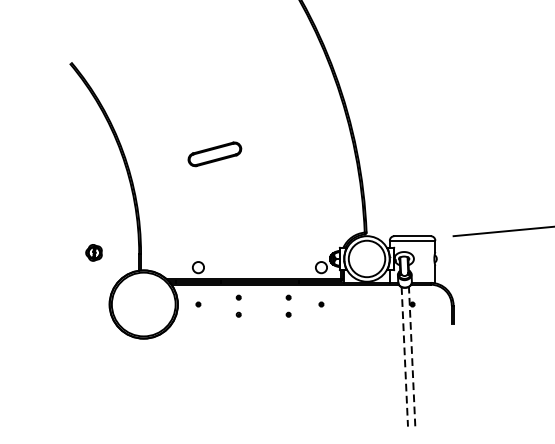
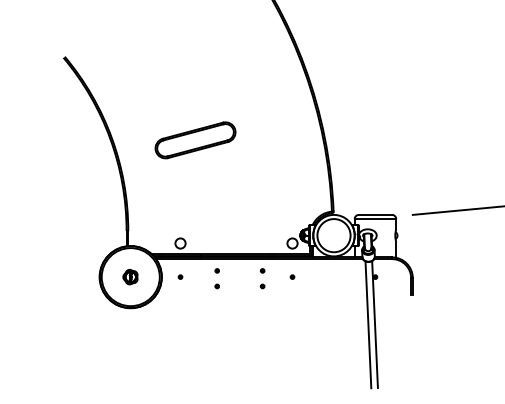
part: (214, 154) -> (195, 140), size x1.67
part: (94, 253) -> (130, 277), moved
line: (404, 356) -> (368, 324), dashed -> solid
line: (412, 356) -> (375, 324), dashed -> solid

